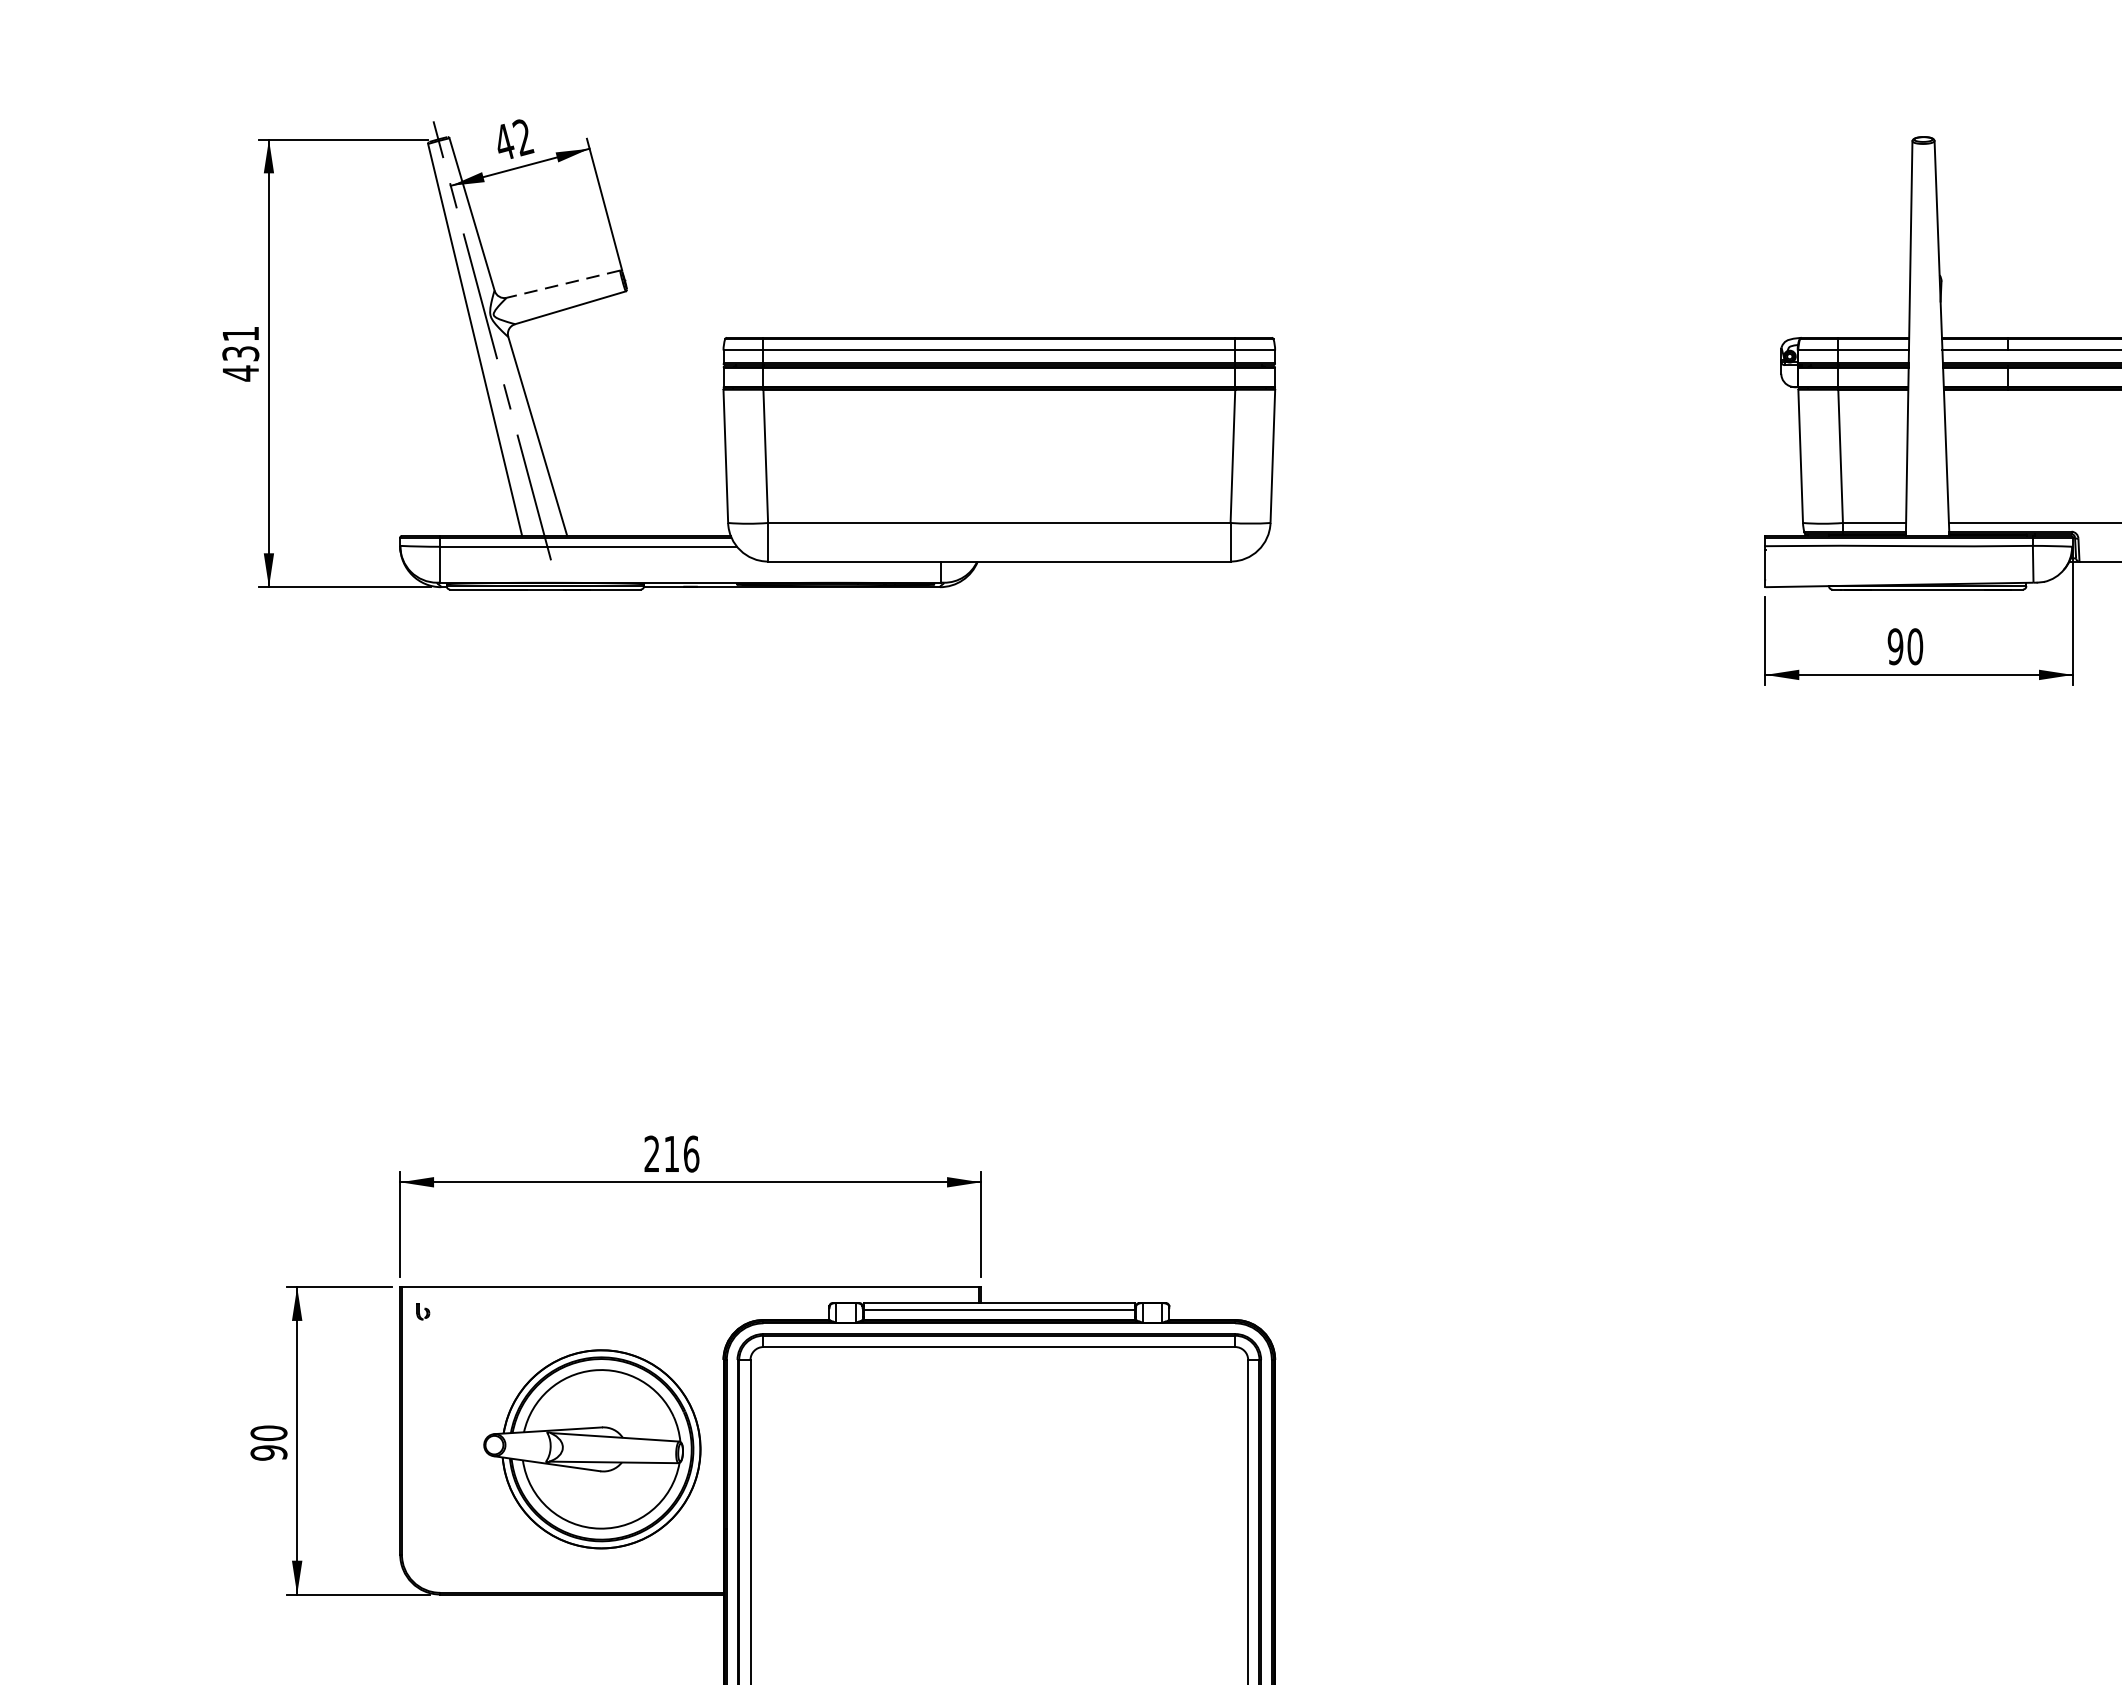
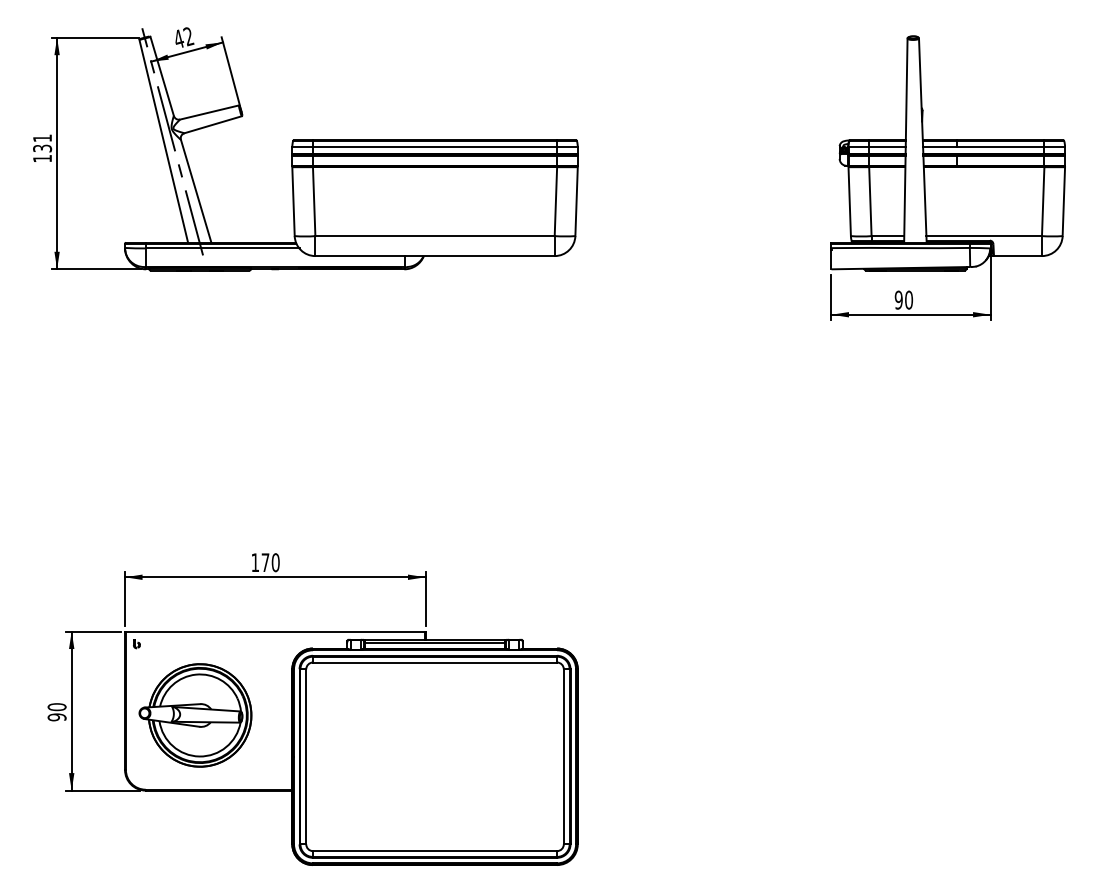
line: (563, 284) -> (209, 112), dashed -> solid
text: (240, 372) -> (42, 158), 431 -> 131
text: (671, 1153) -> (265, 562), 216 -> 170
part: (592, 1449) -> (195, 715), moved

